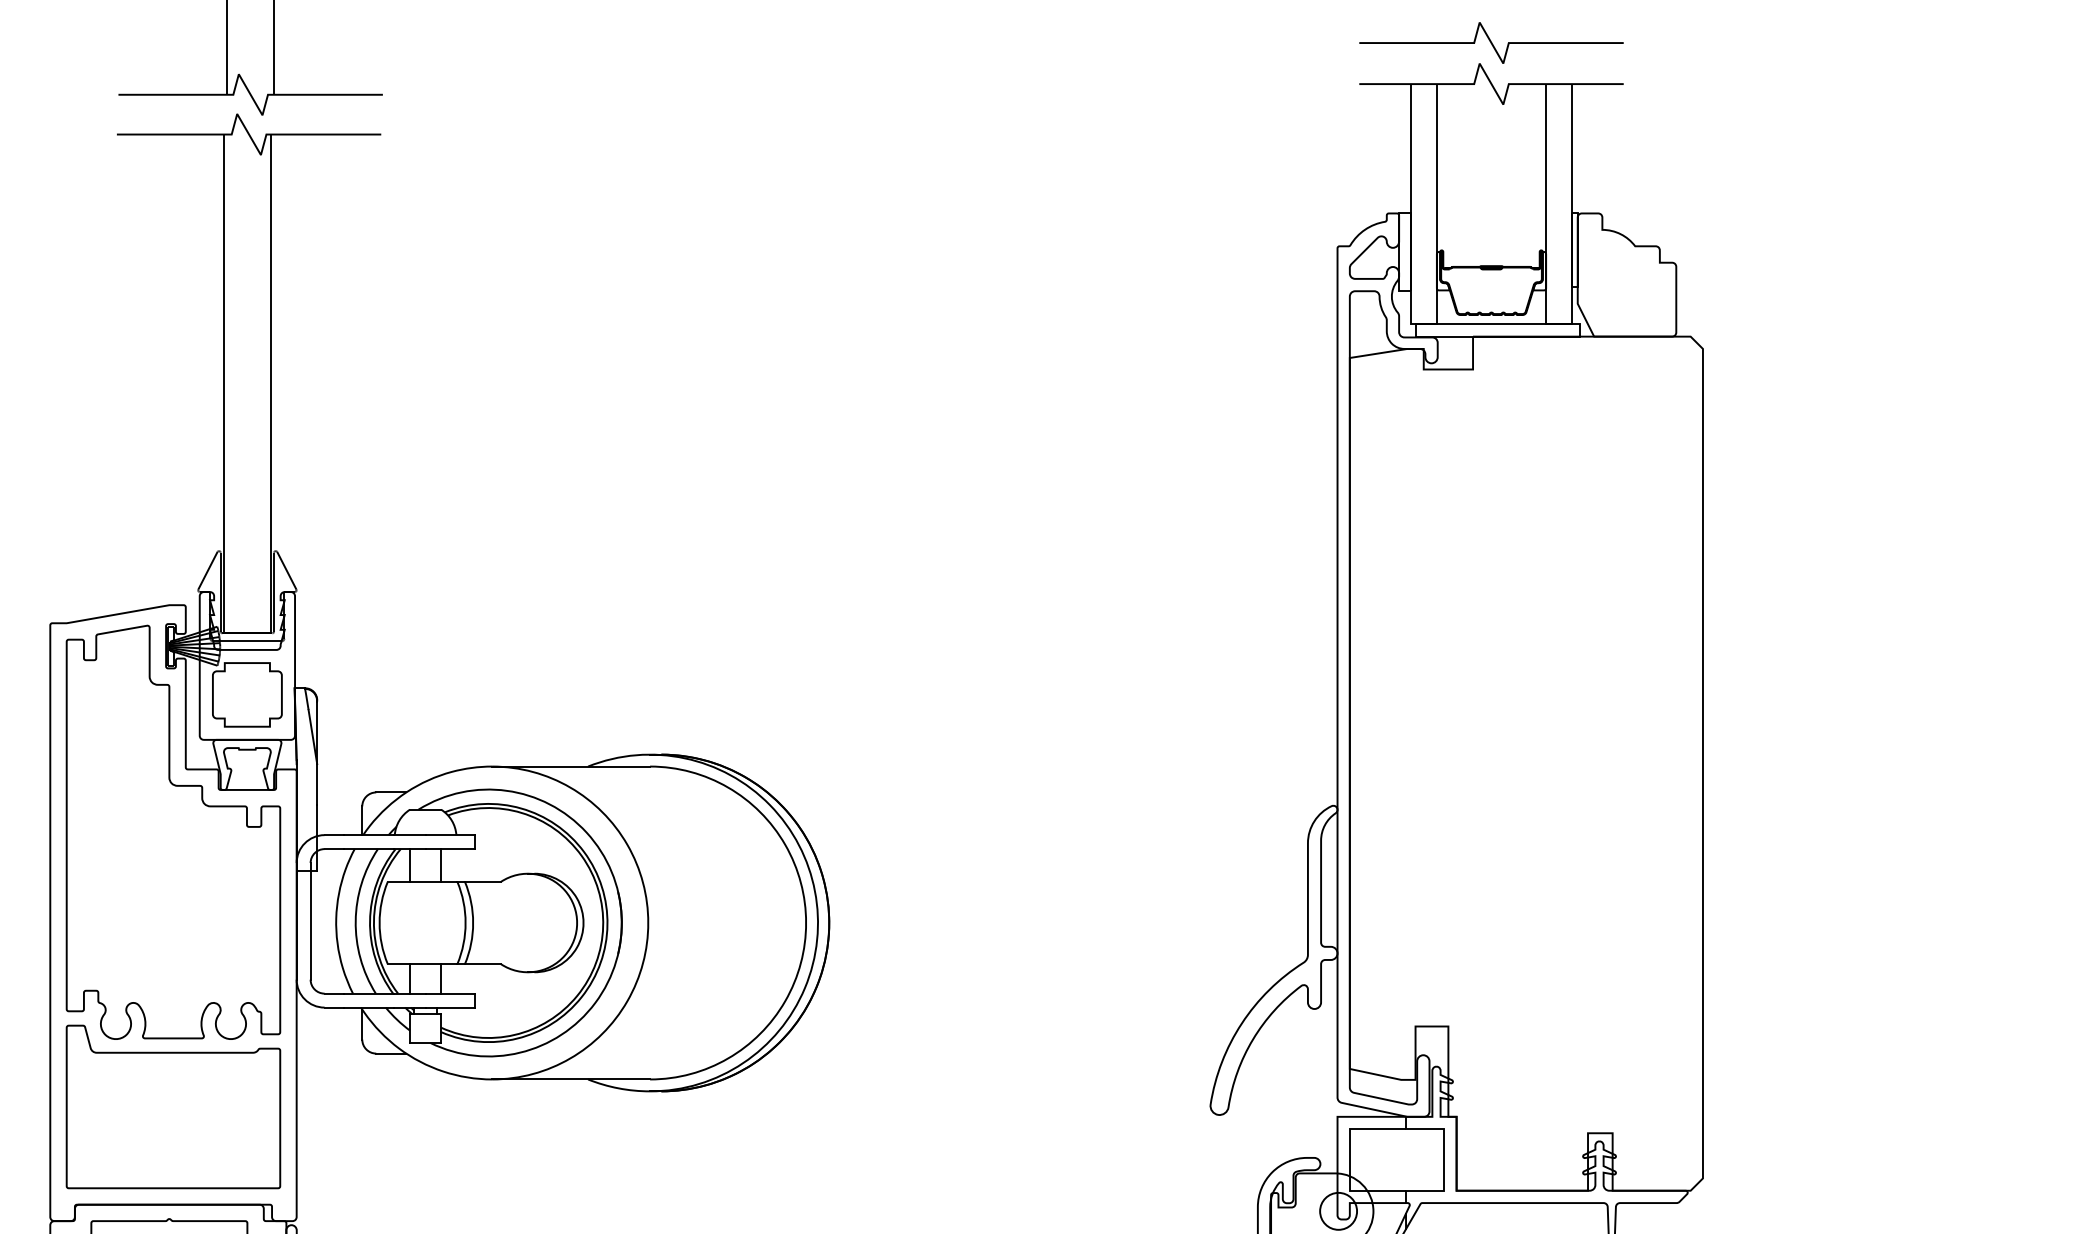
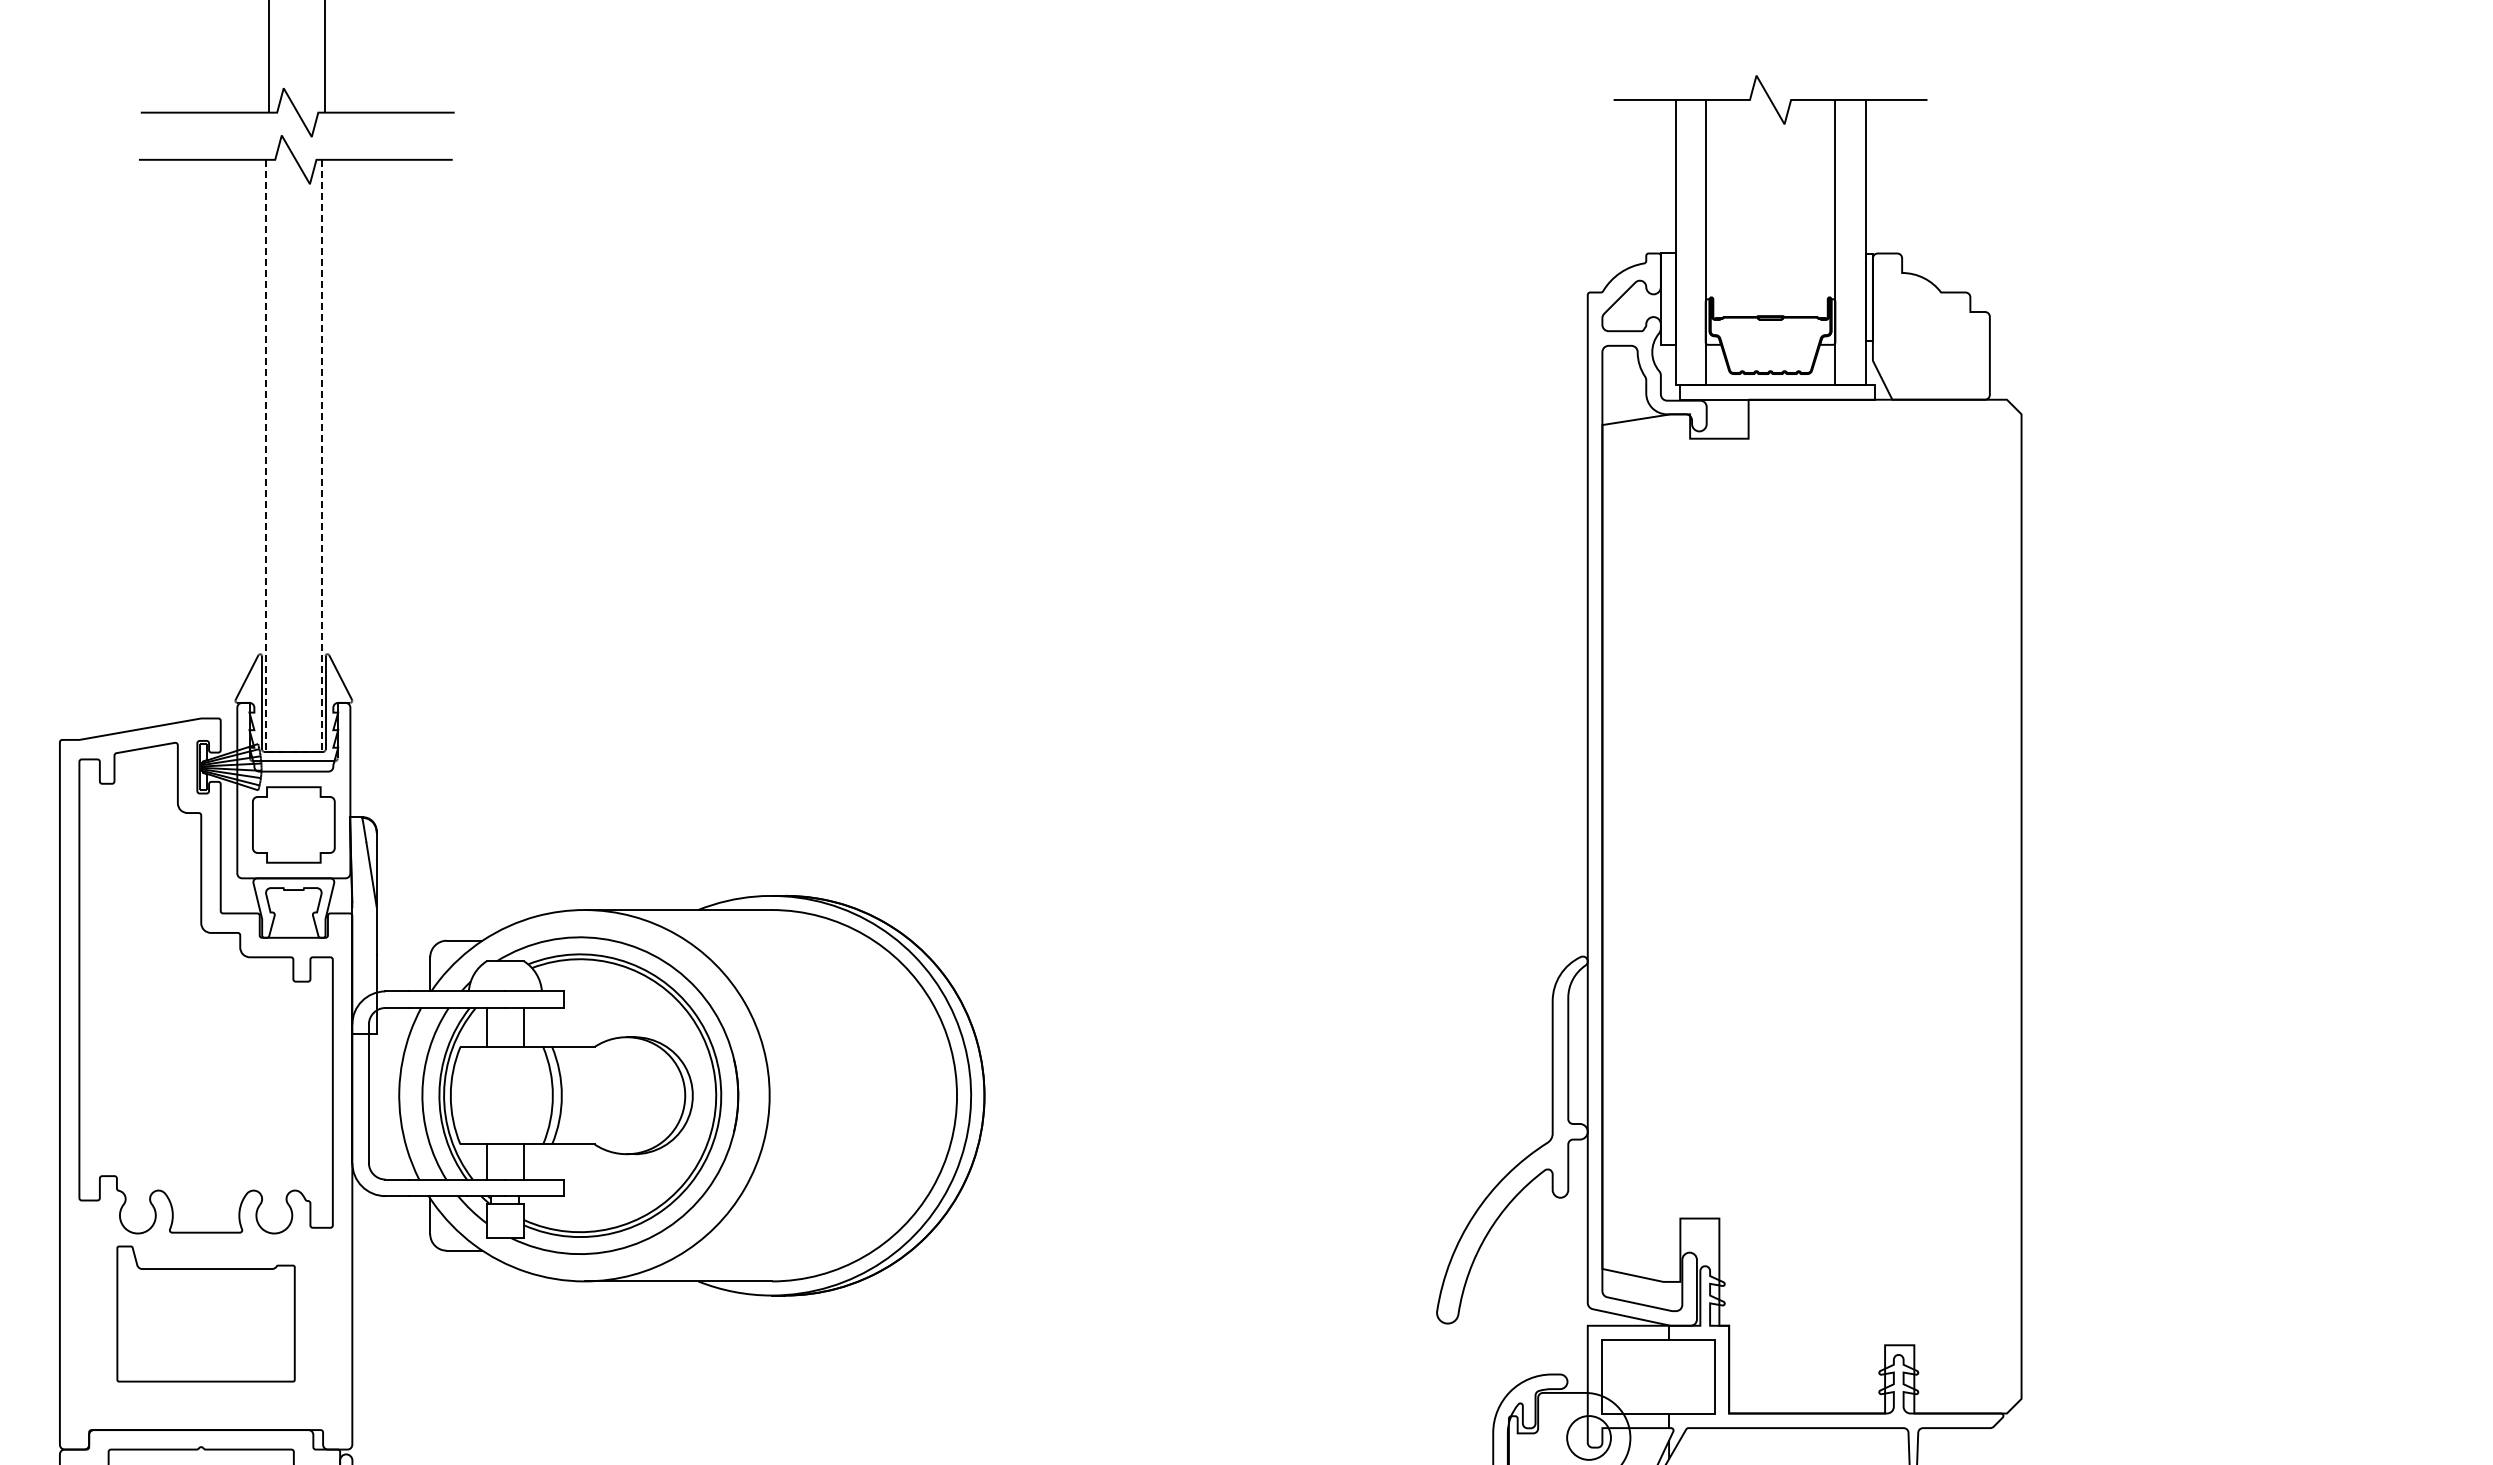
curve: (1491, 42) -> (1770, 50), removed
line: (247, 633) -> (293, 751), solid -> dashed
part: (172, 1106) -> (205, 1313), size x0.7

